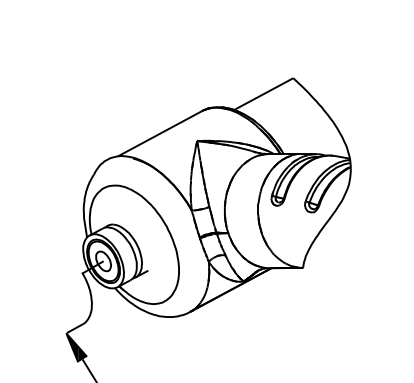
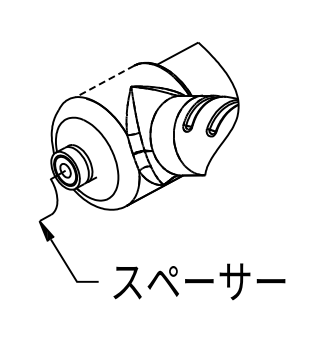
line: (159, 133) -> (104, 81), solid -> dashed

